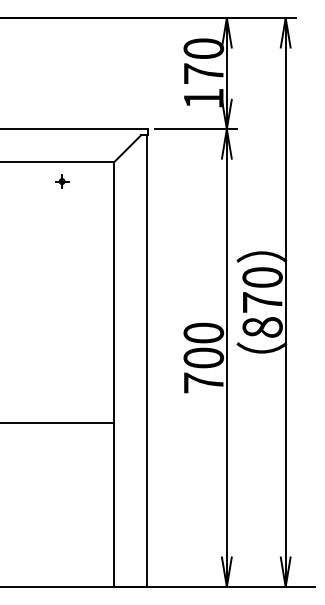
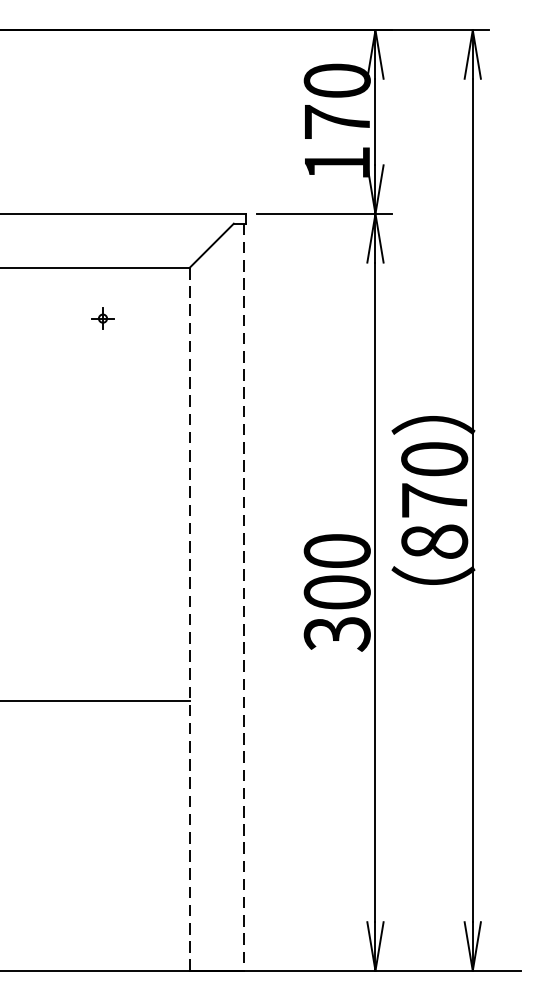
part: (62, 181) -> (103, 318), moved
line: (147, 361) -> (244, 598), solid -> dashed
line: (114, 374) -> (189, 619), solid -> dashed
text: (203, 382) -> (336, 632), 700 -> 300

